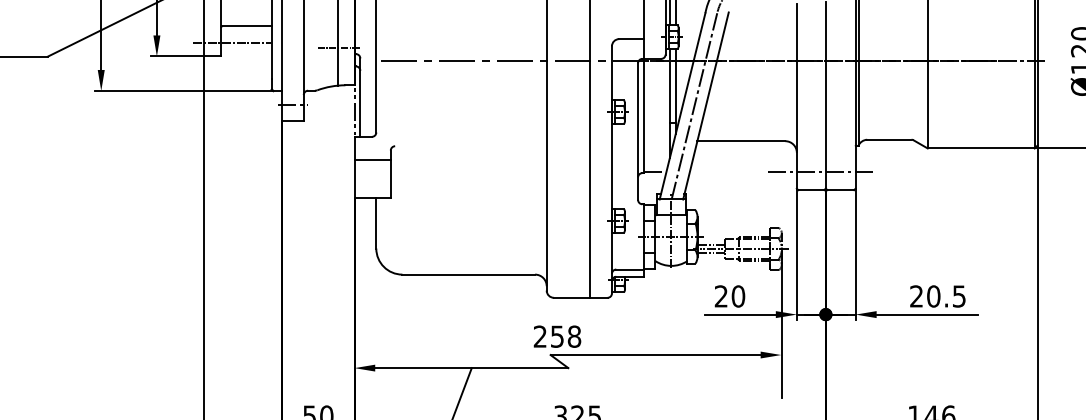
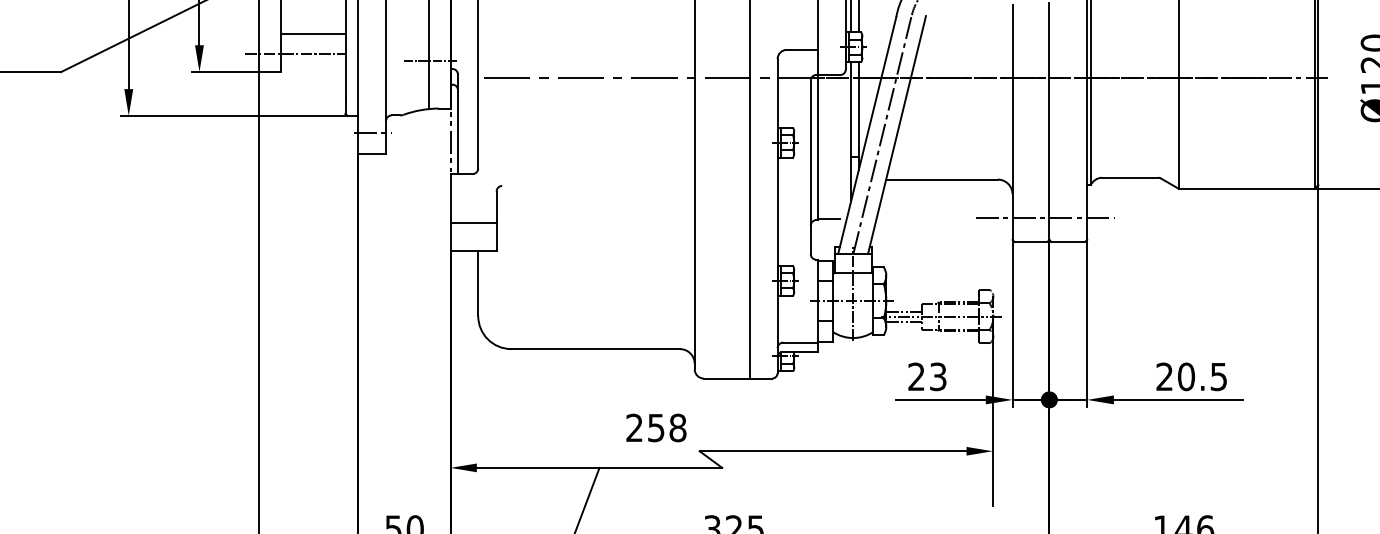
line: (372, 160) -> (473, 222), moved
text: (737, 296) -> (937, 376), 20 -> 23
text: (557, 336) -> (656, 427), moved

